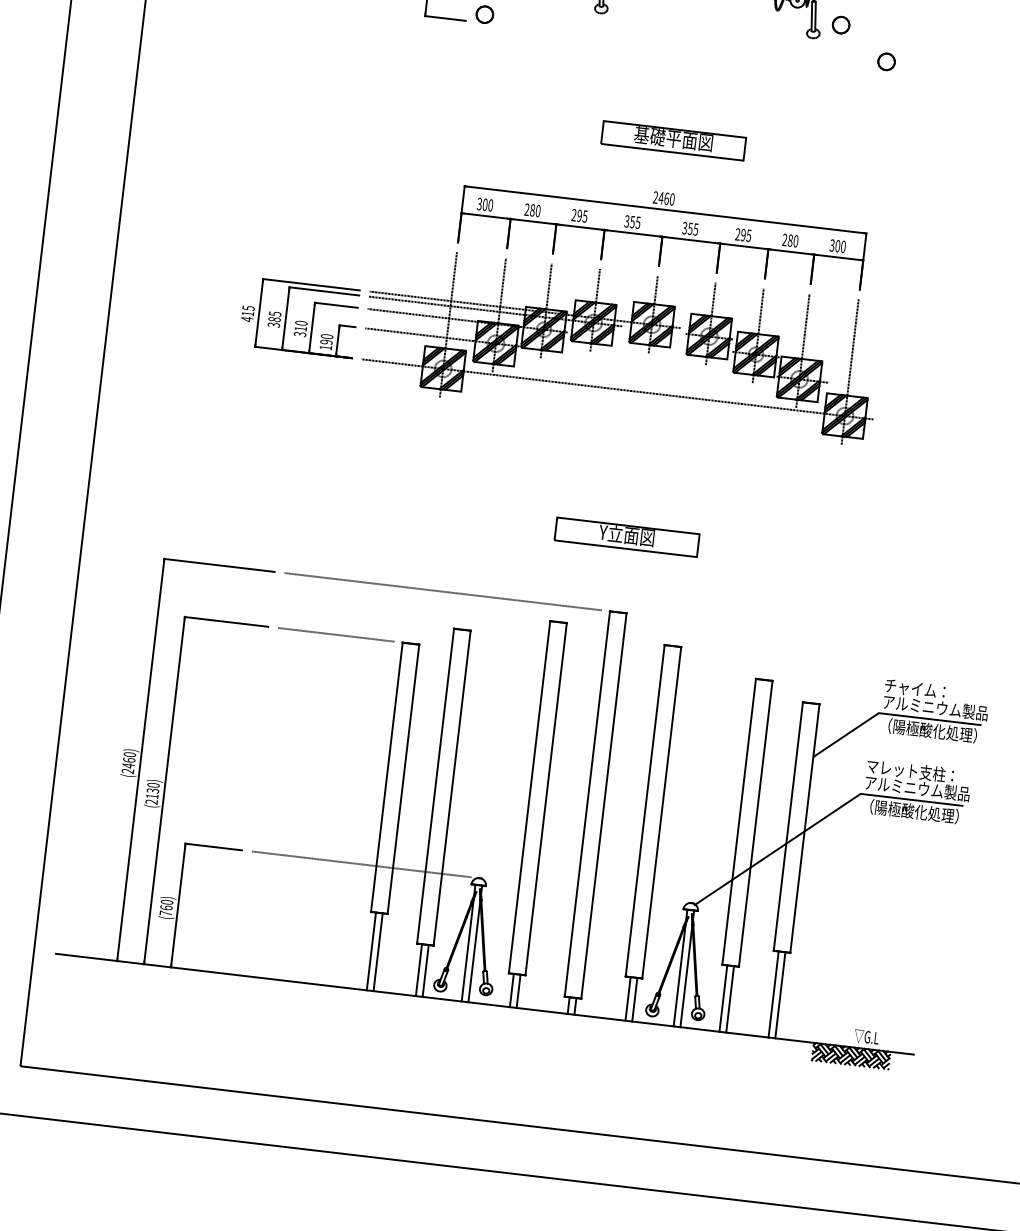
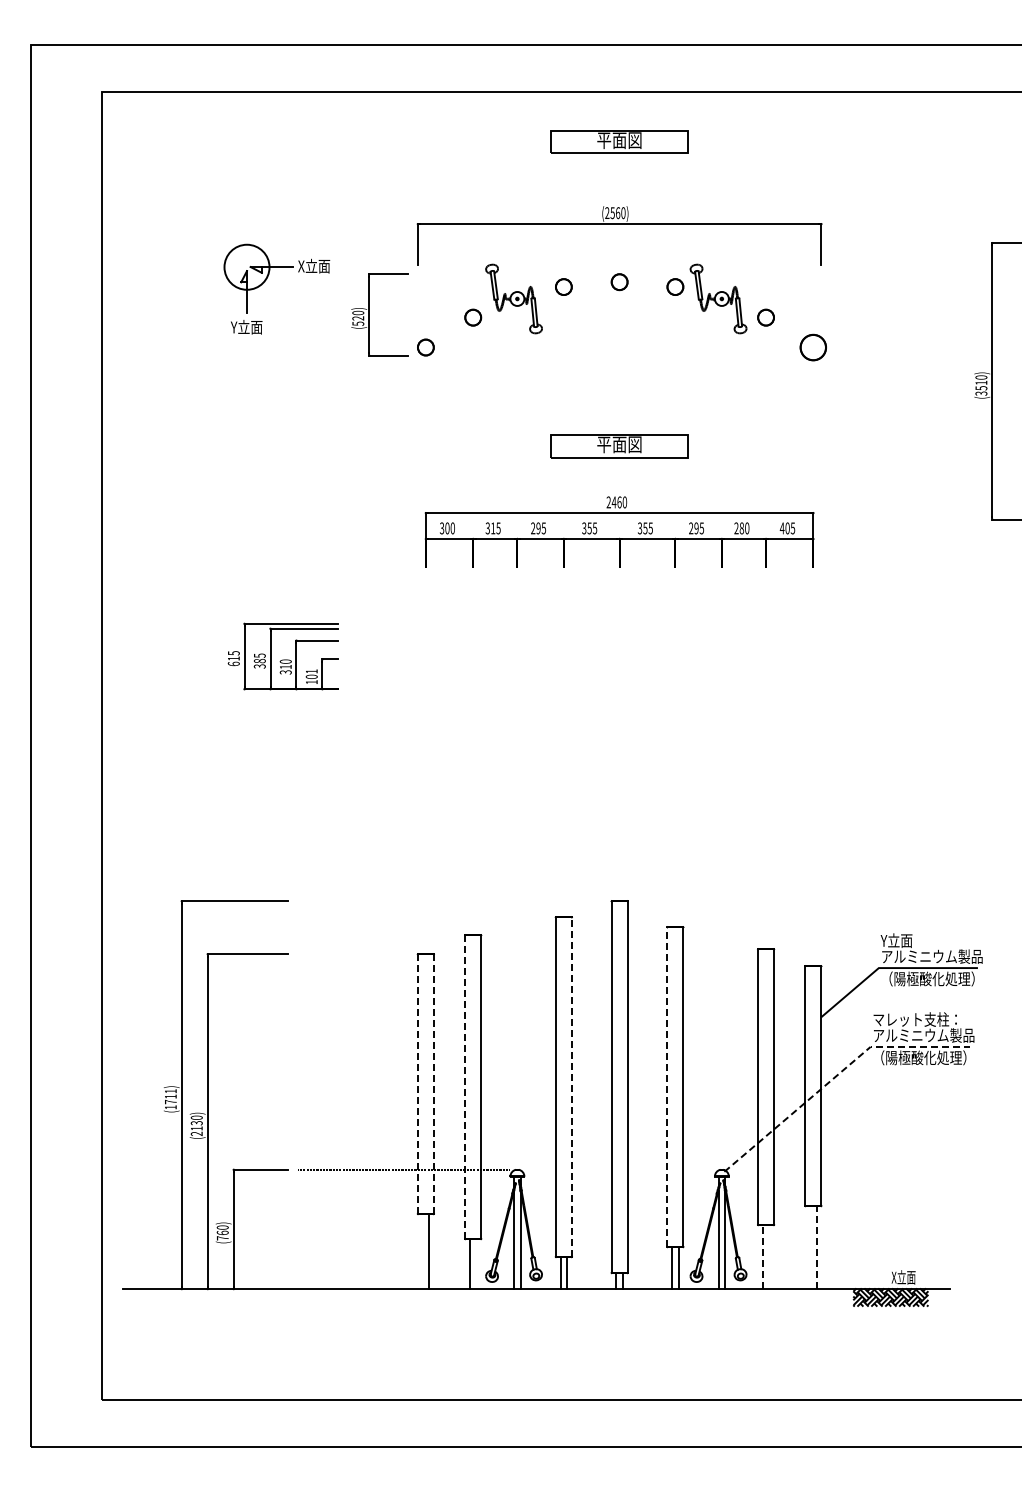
part: (886, 61) -> (813, 347), size x1.6
text: (672, 138) -> (618, 444), 基礎平面図 -> 平面図
text: (531, 210) -> (492, 528), 280 -> 315
text: (837, 246) -> (787, 528), 300 -> 405
text: (246, 318) -> (233, 663), 415 -> 615
text: (326, 339) -> (311, 674), 190 -> 101
part: (627, 341) -> (598, 642), removed
part: (627, 536) -> (619, 828), removed
line: (442, 591) -> (450, 901), removed
line: (335, 635) -> (353, 954), removed
text: (914, 688) -> (909, 940), チャイム： -> Y立面
text: (128, 763) -> (170, 1099), (2460) -> (1711)
line: (386, 777) -> (417, 1084), solid -> dashed
line: (403, 779) -> (433, 1084), solid -> dashed
line: (435, 786) -> (465, 1087), solid -> dashed
line: (545, 799) -> (571, 1087), solid -> dashed
line: (645, 811) -> (667, 1087), solid -> dashed
line: (820, 820) -> (835, 1076), solid -> dashed
line: (371, 951) -> (422, 1251), removed
line: (425, 971) -> (476, 1264), removed
line: (773, 994) -> (810, 1247), removed
line: (780, 995) -> (816, 1247), solid -> dashed
line: (723, 999) -> (762, 1257), solid -> dashed
line: (730, 999) -> (769, 1257), removed
text: (866, 1036) -> (903, 1277), ▽G.L -> X立面

